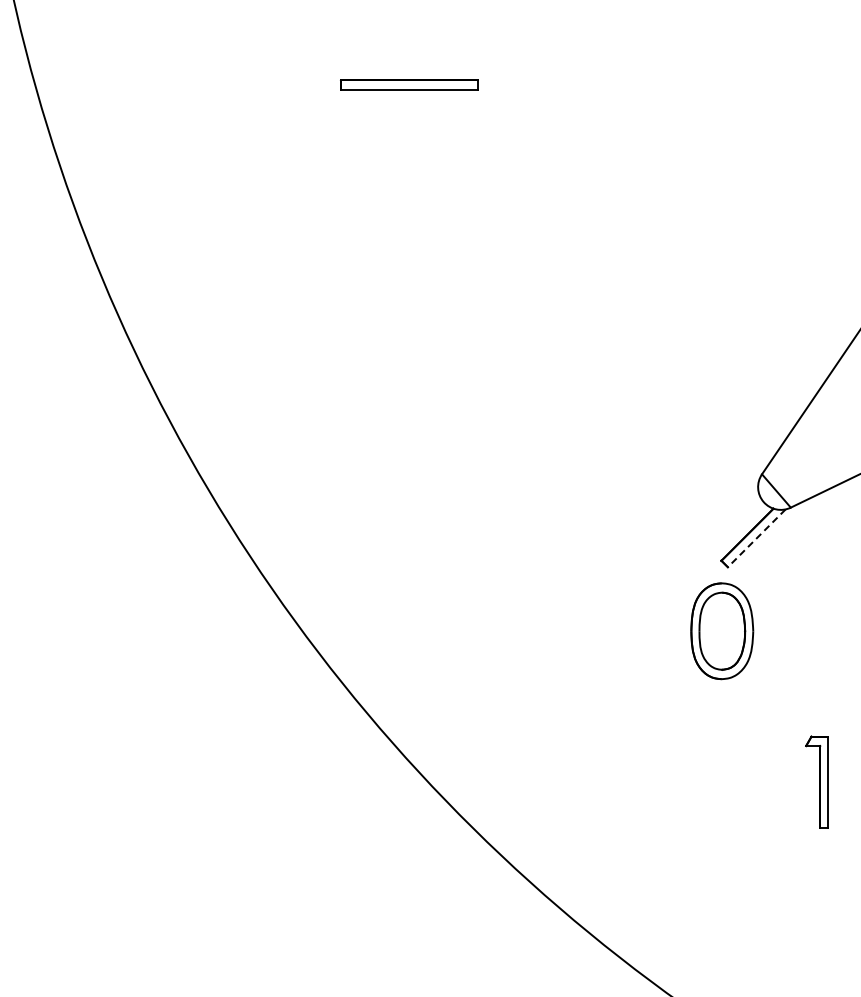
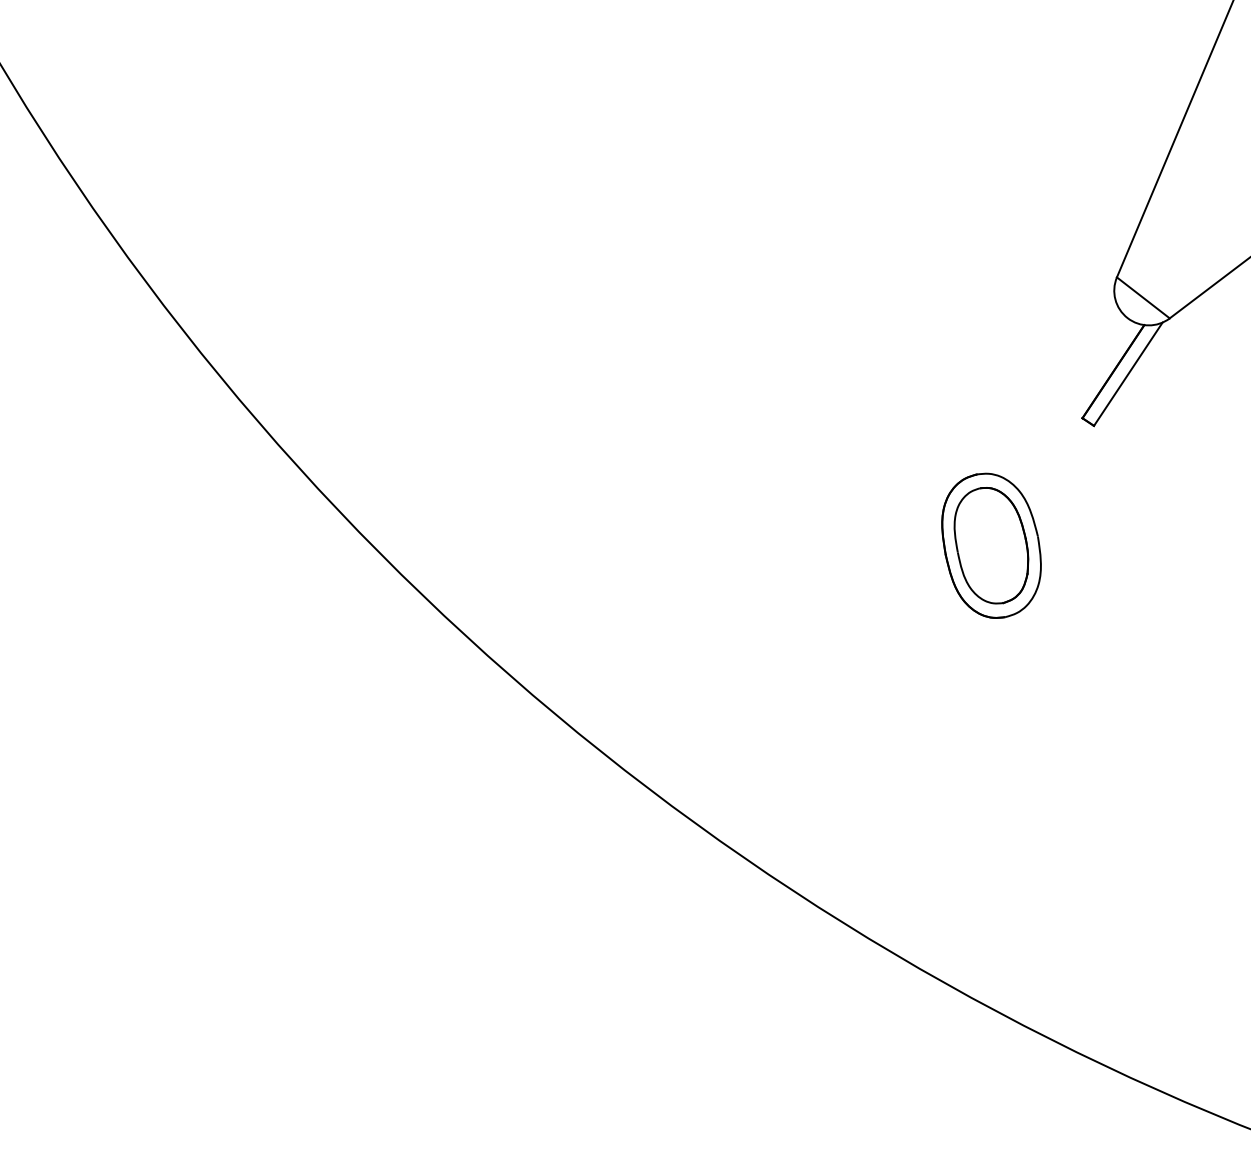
line: (756, 538) -> (1127, 374), dashed -> solid
part: (722, 631) -> (992, 545), moved

